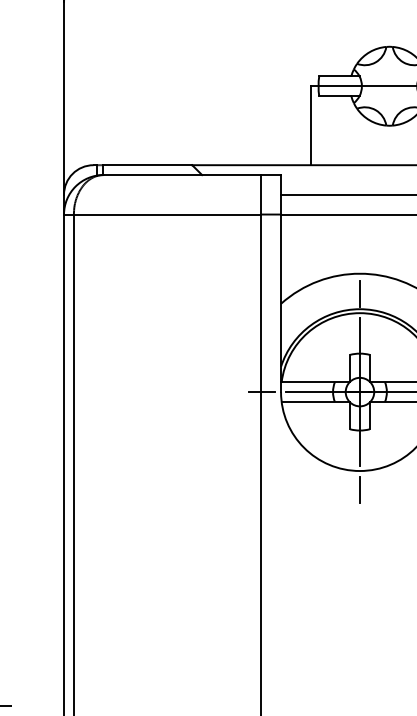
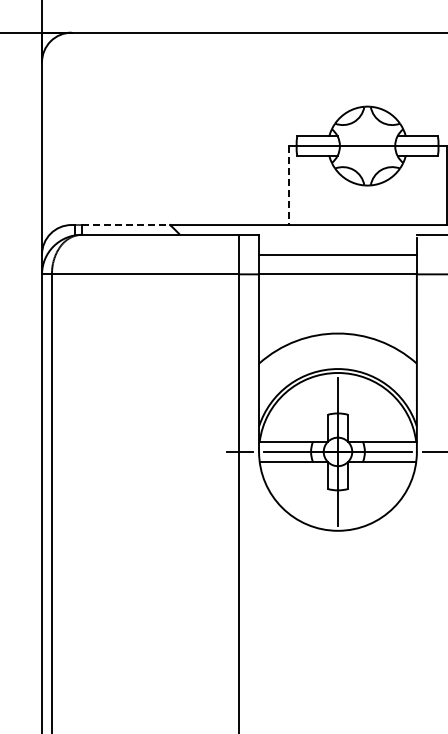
line: (310, 126) -> (288, 186), solid -> dashed
line: (148, 165) -> (126, 225), solid -> dashed
line: (359, 293) -> (337, 353), removed
line: (359, 489) -> (337, 549), removed

